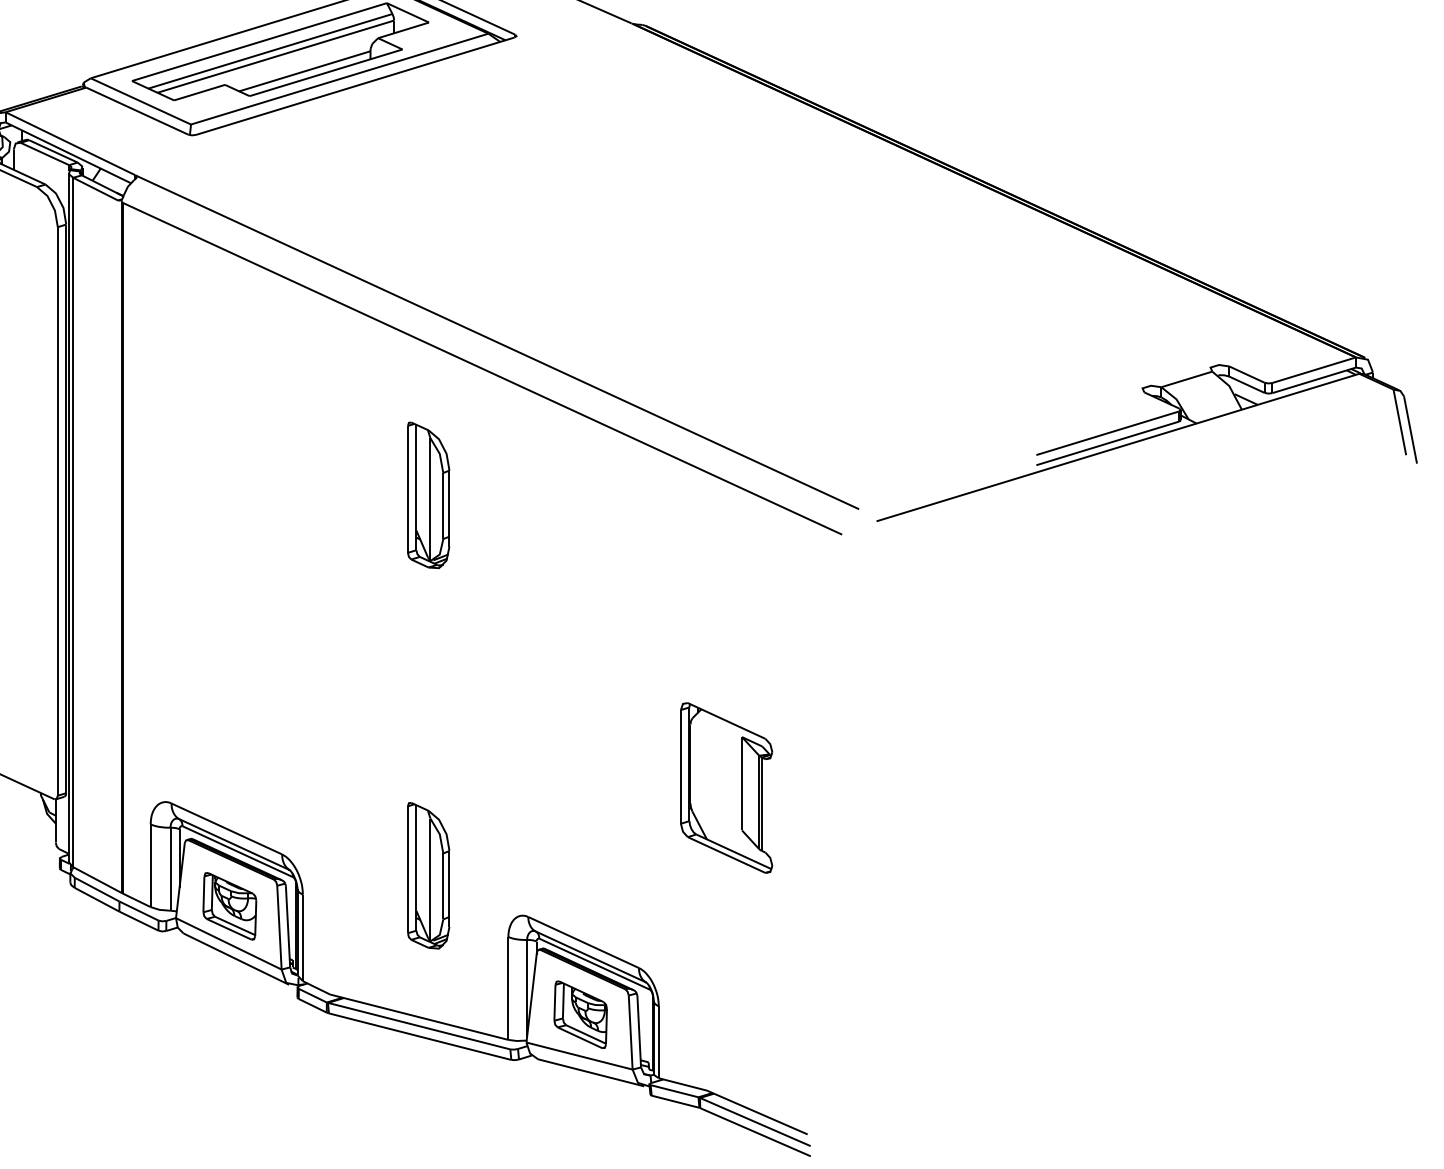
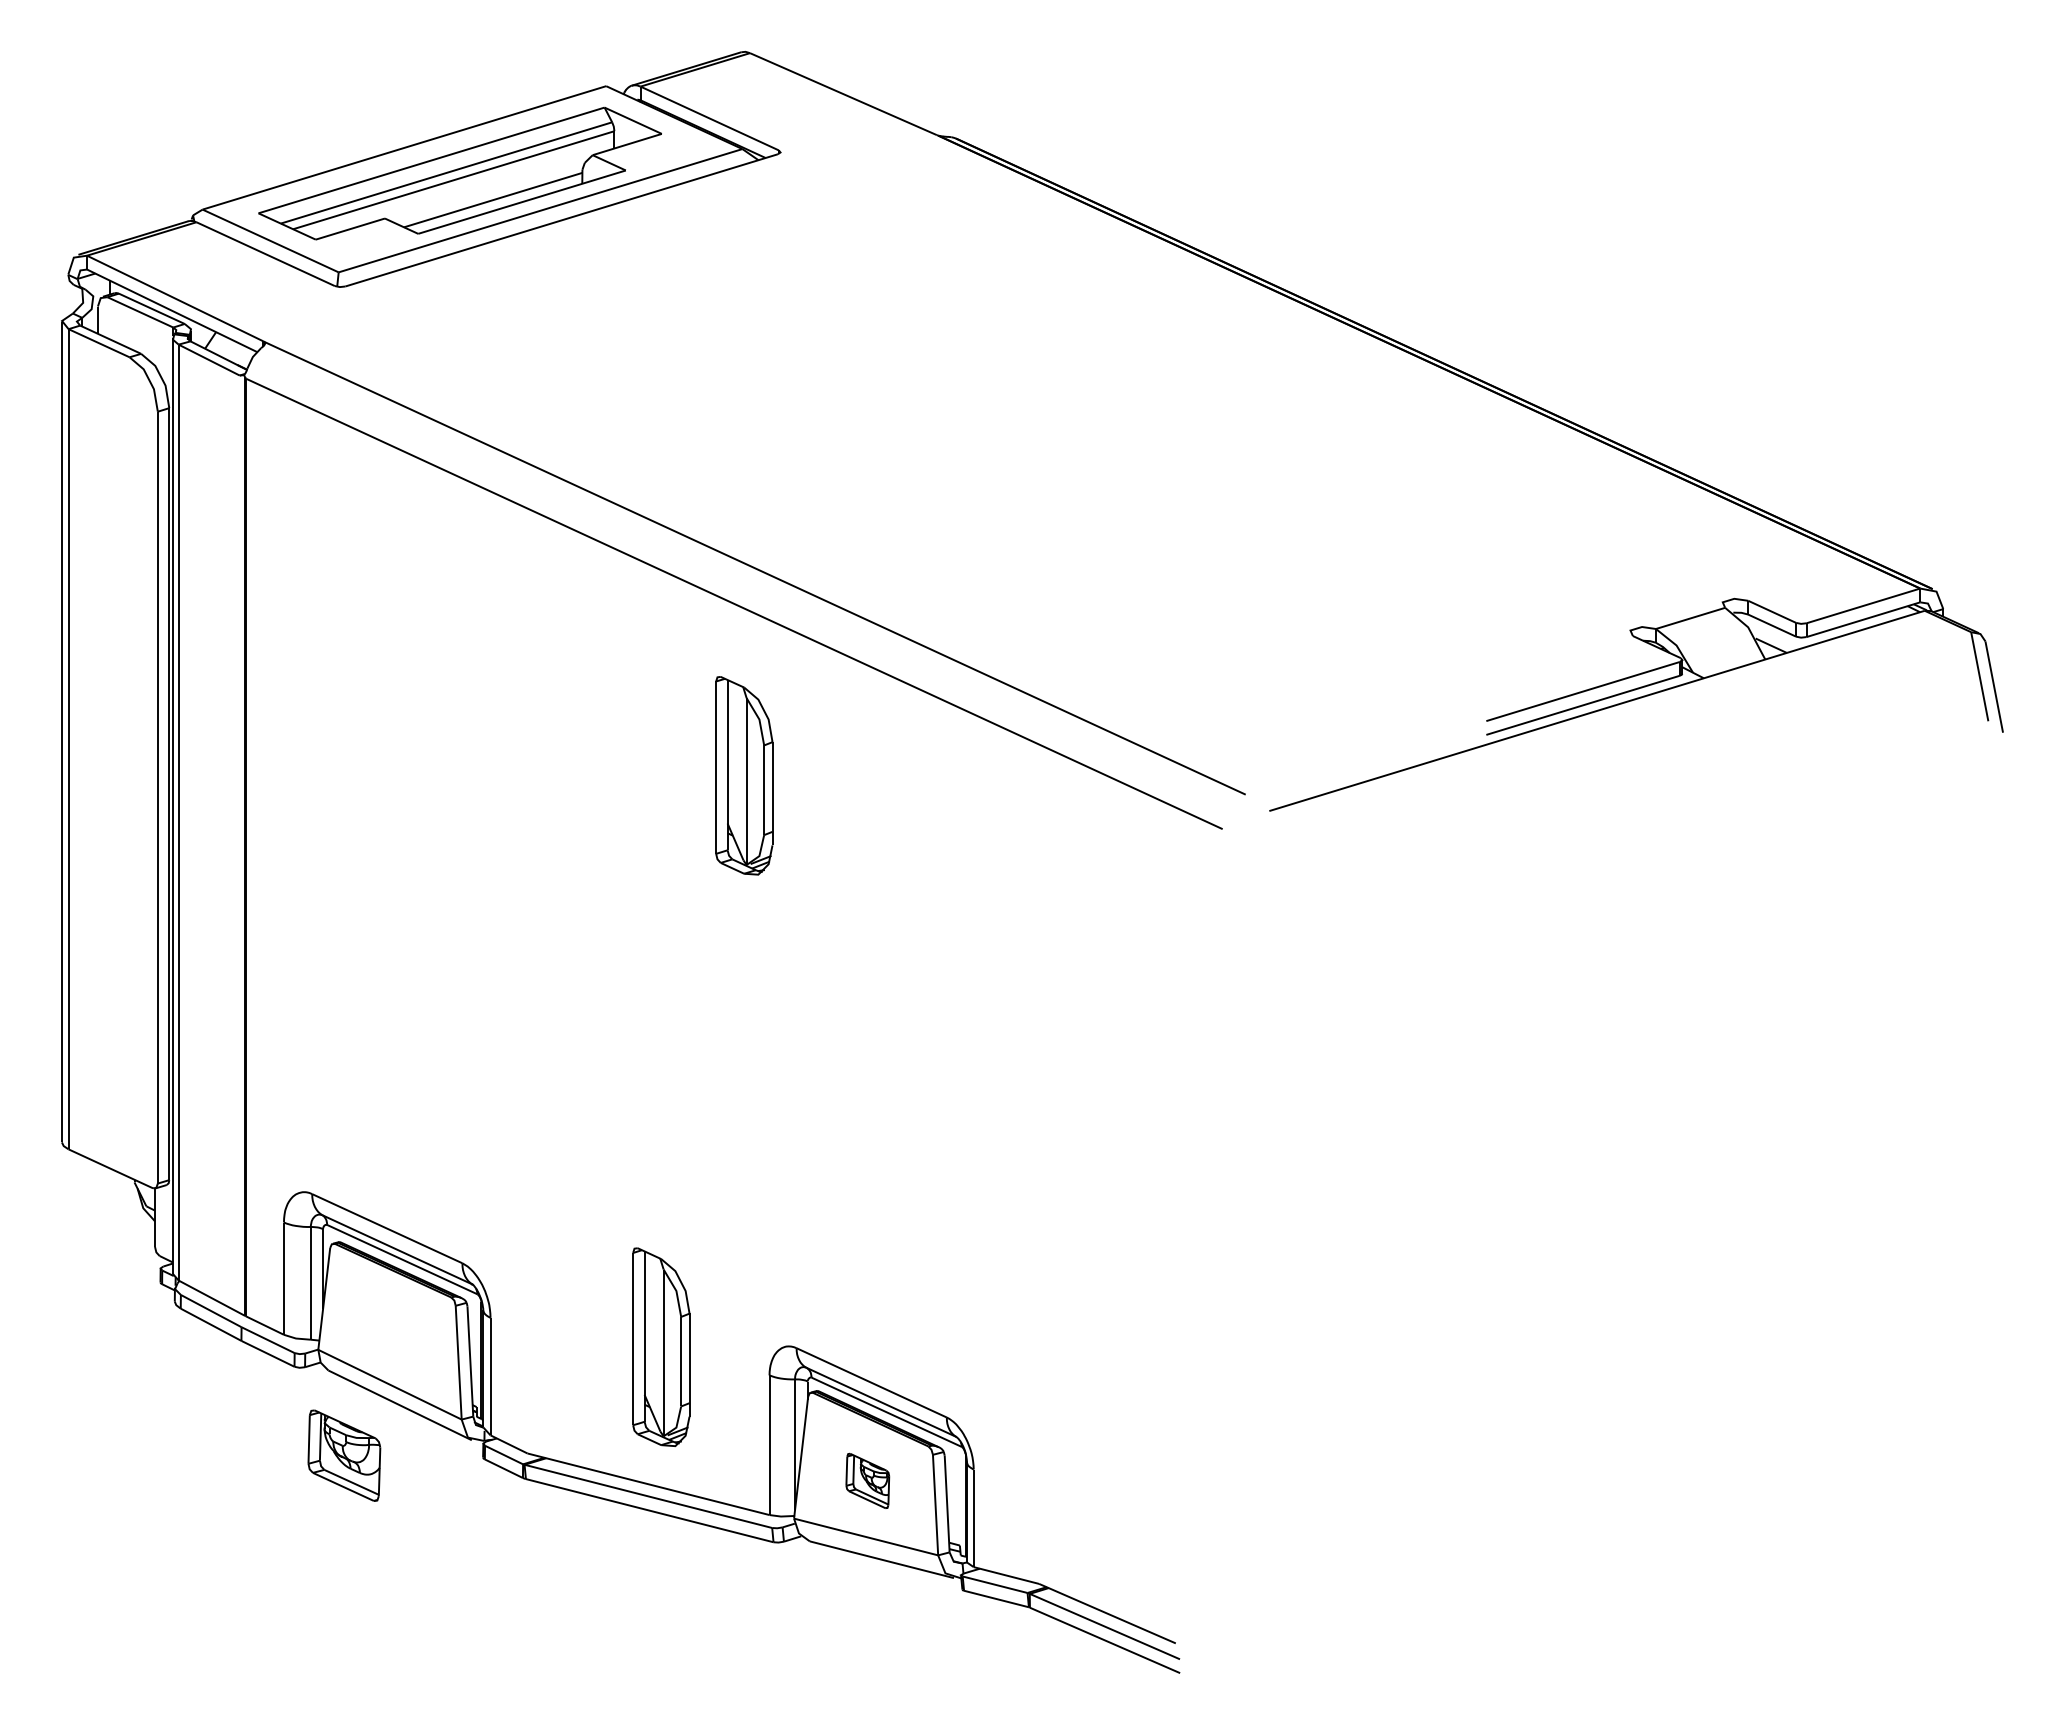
part: (428, 495) -> (744, 775), moved
part: (726, 788) -> (1065, 1173), removed
part: (428, 875) -> (661, 1346), moved
part: (229, 906) -> (344, 1455), moved
part: (580, 1014) -> (867, 1480), size x0.6

